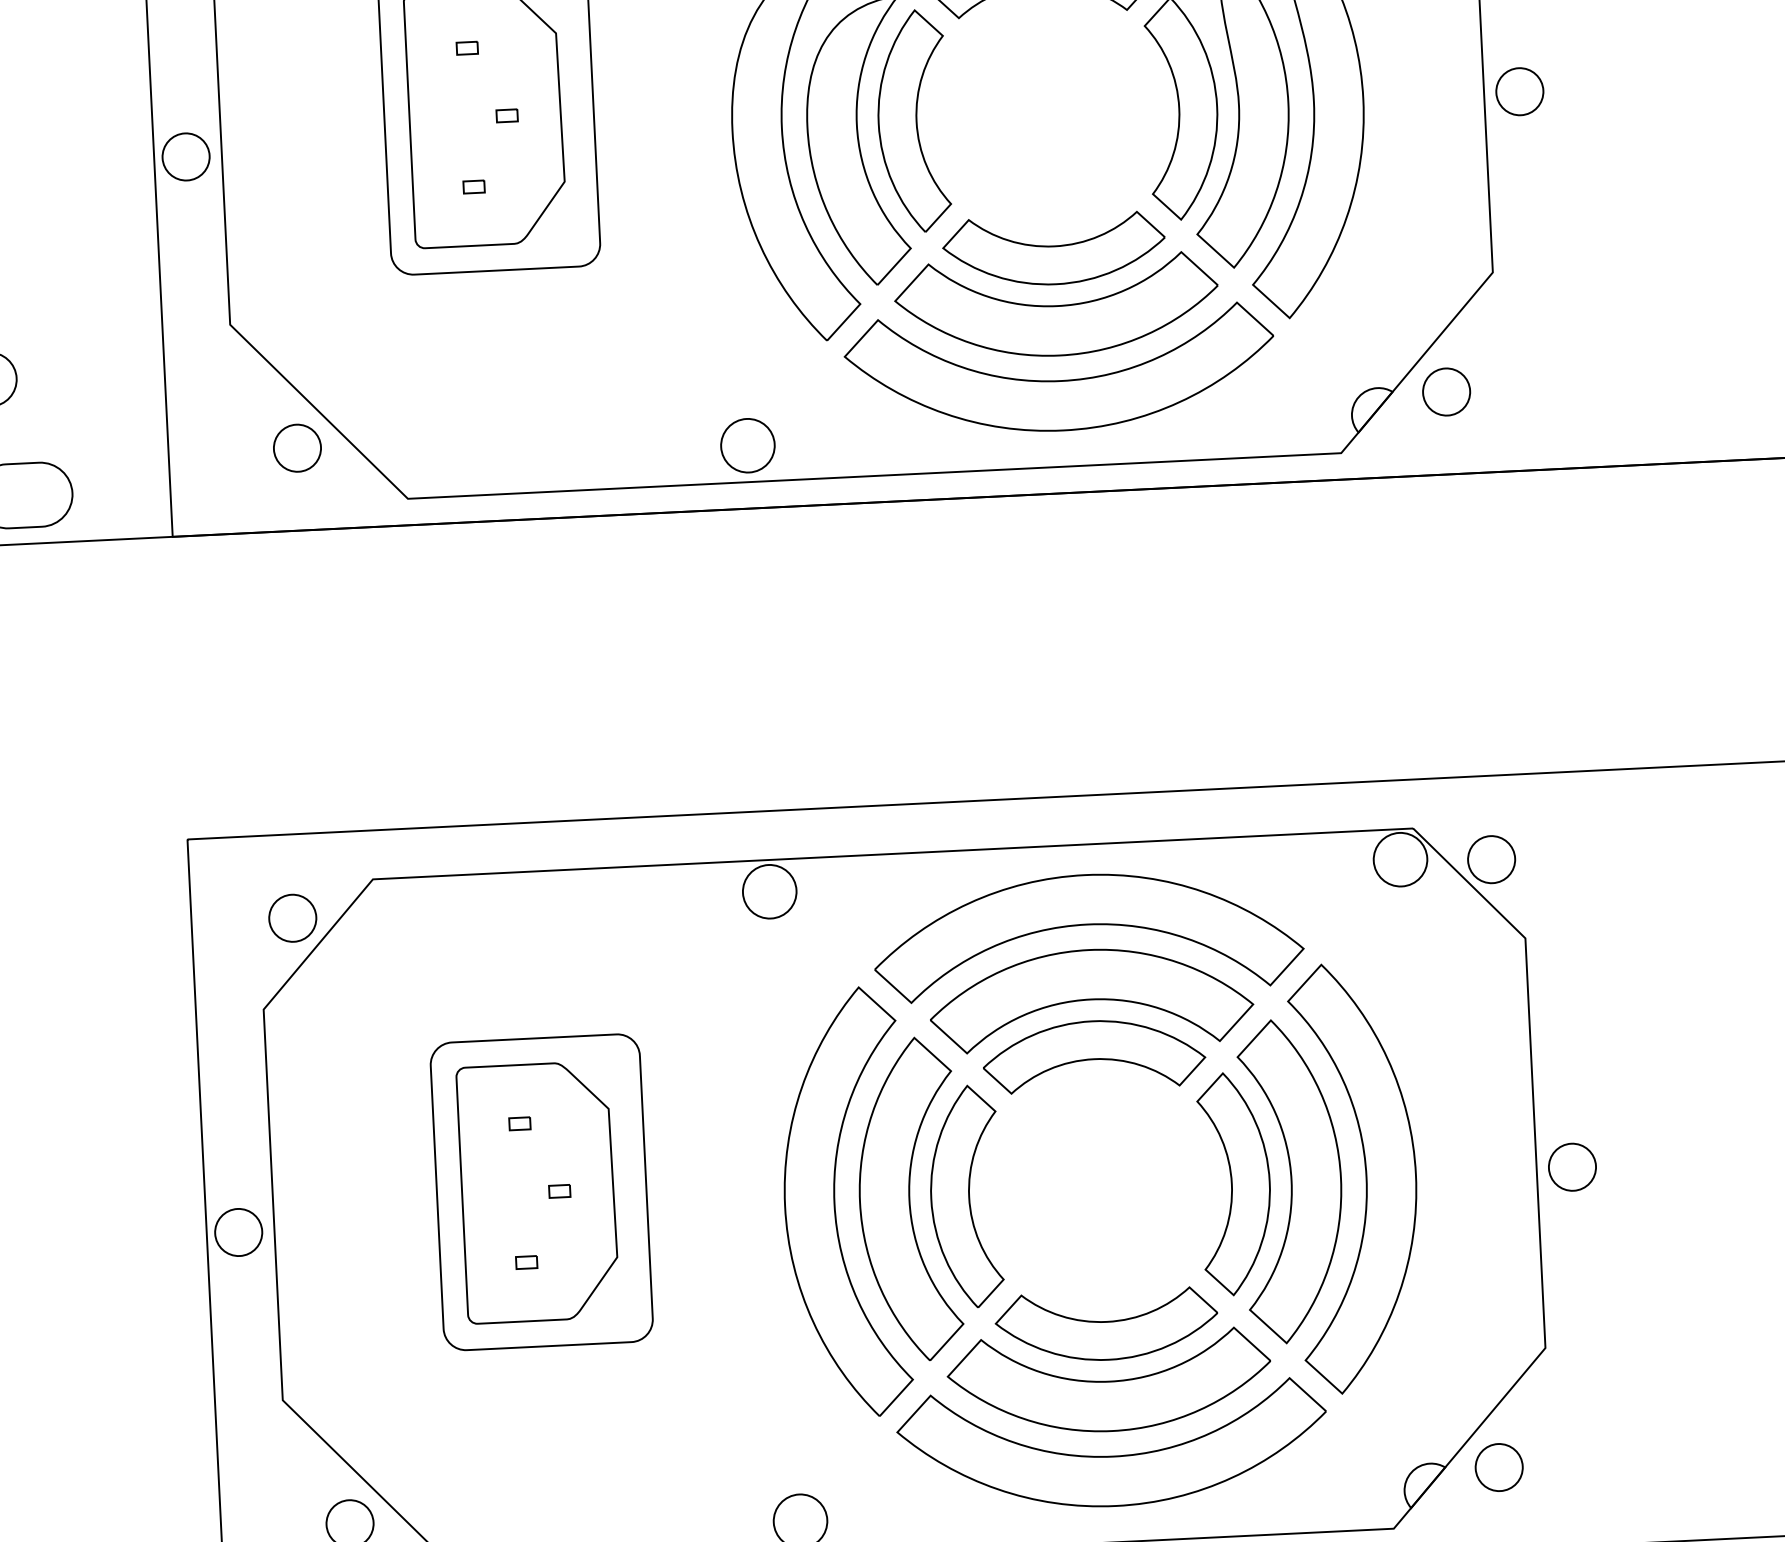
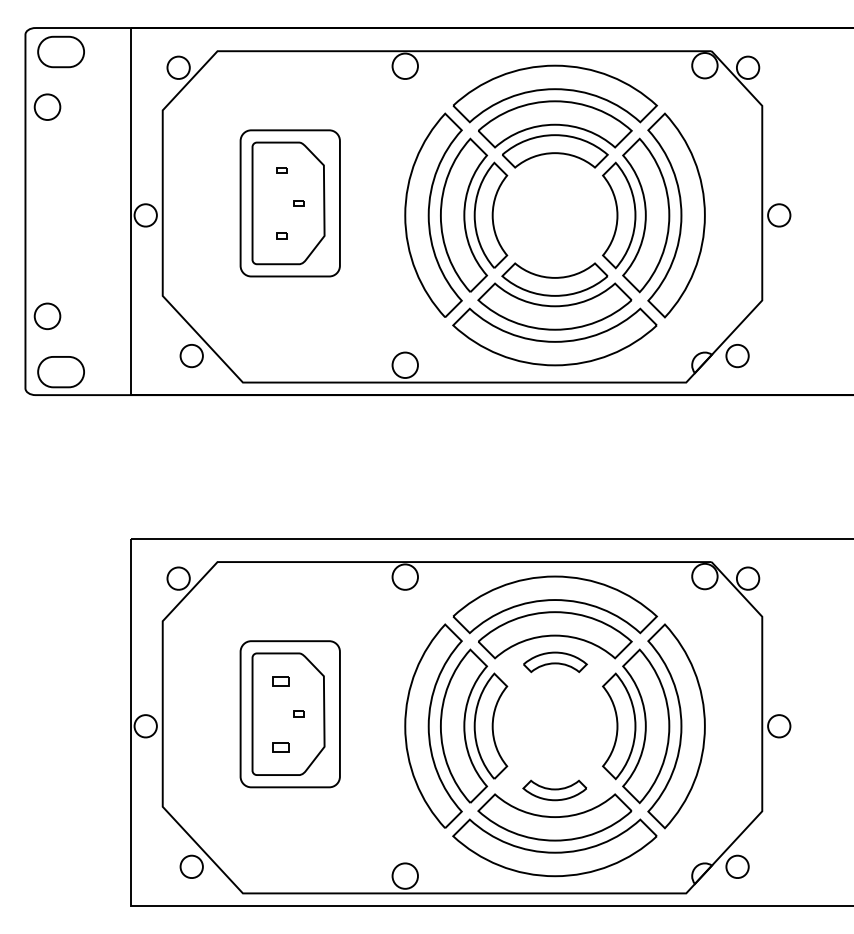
part: (1094, 1056) -> (555, 662), size x0.6
part: (519, 1122) -> (281, 680), size x1.6
part: (526, 1261) -> (281, 746), size x1.6
part: (1105, 1325) -> (554, 790), size x0.6

